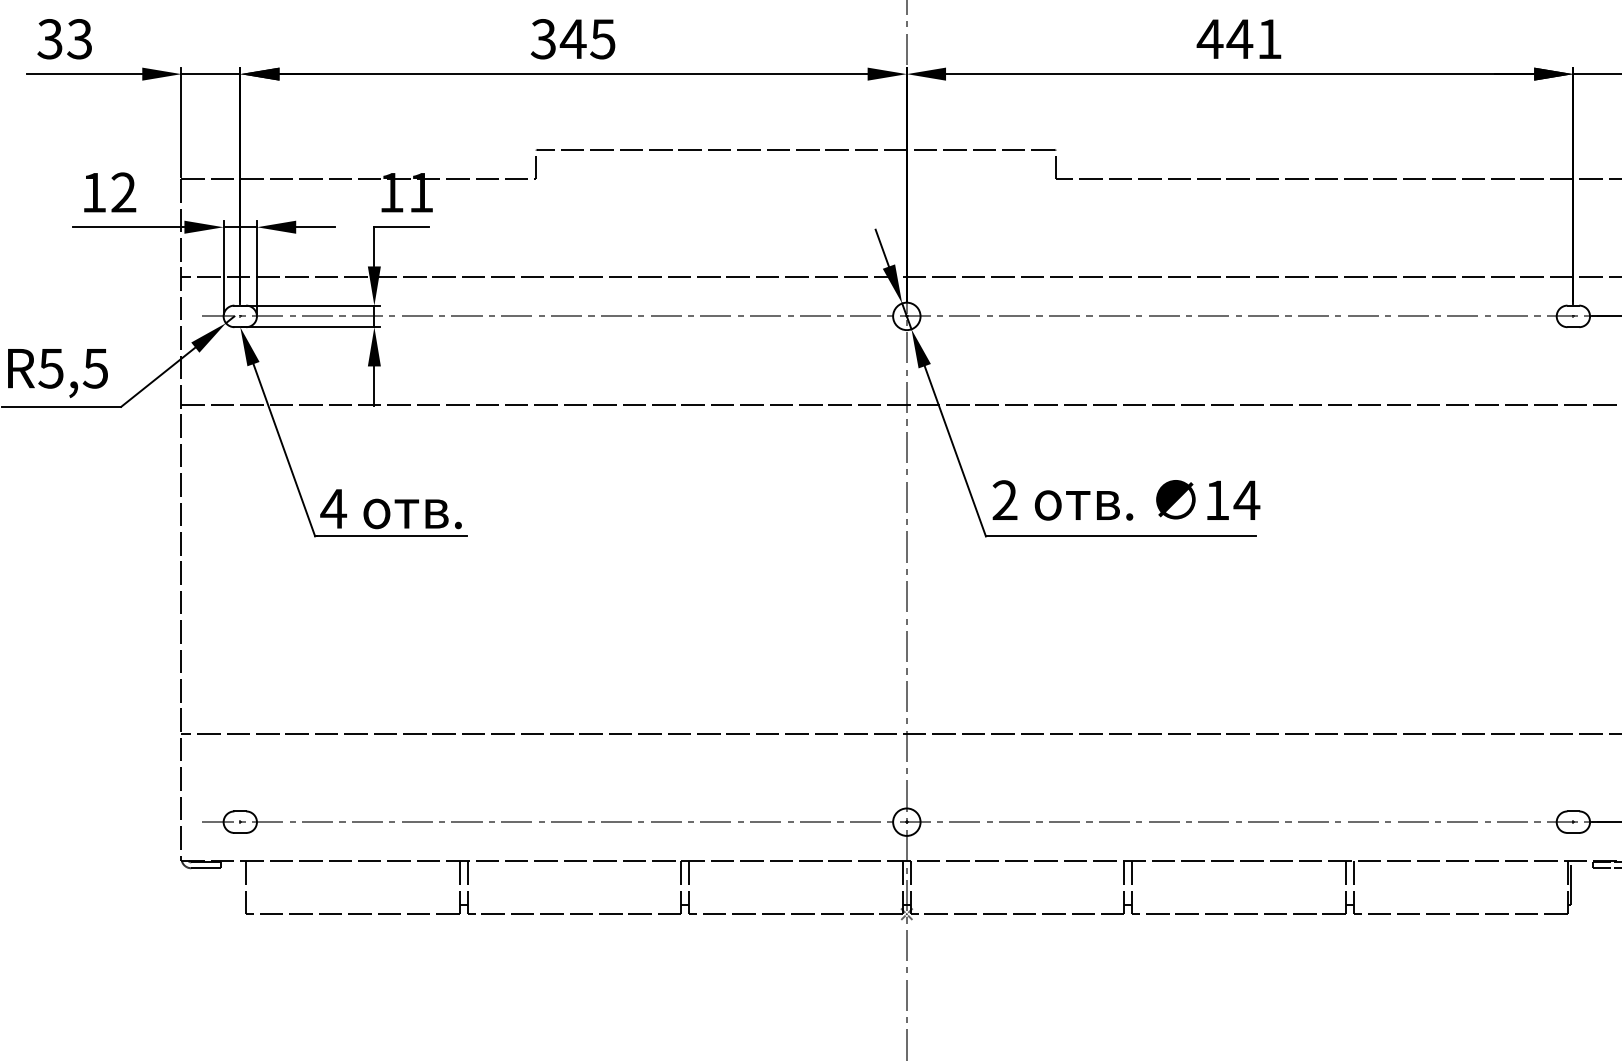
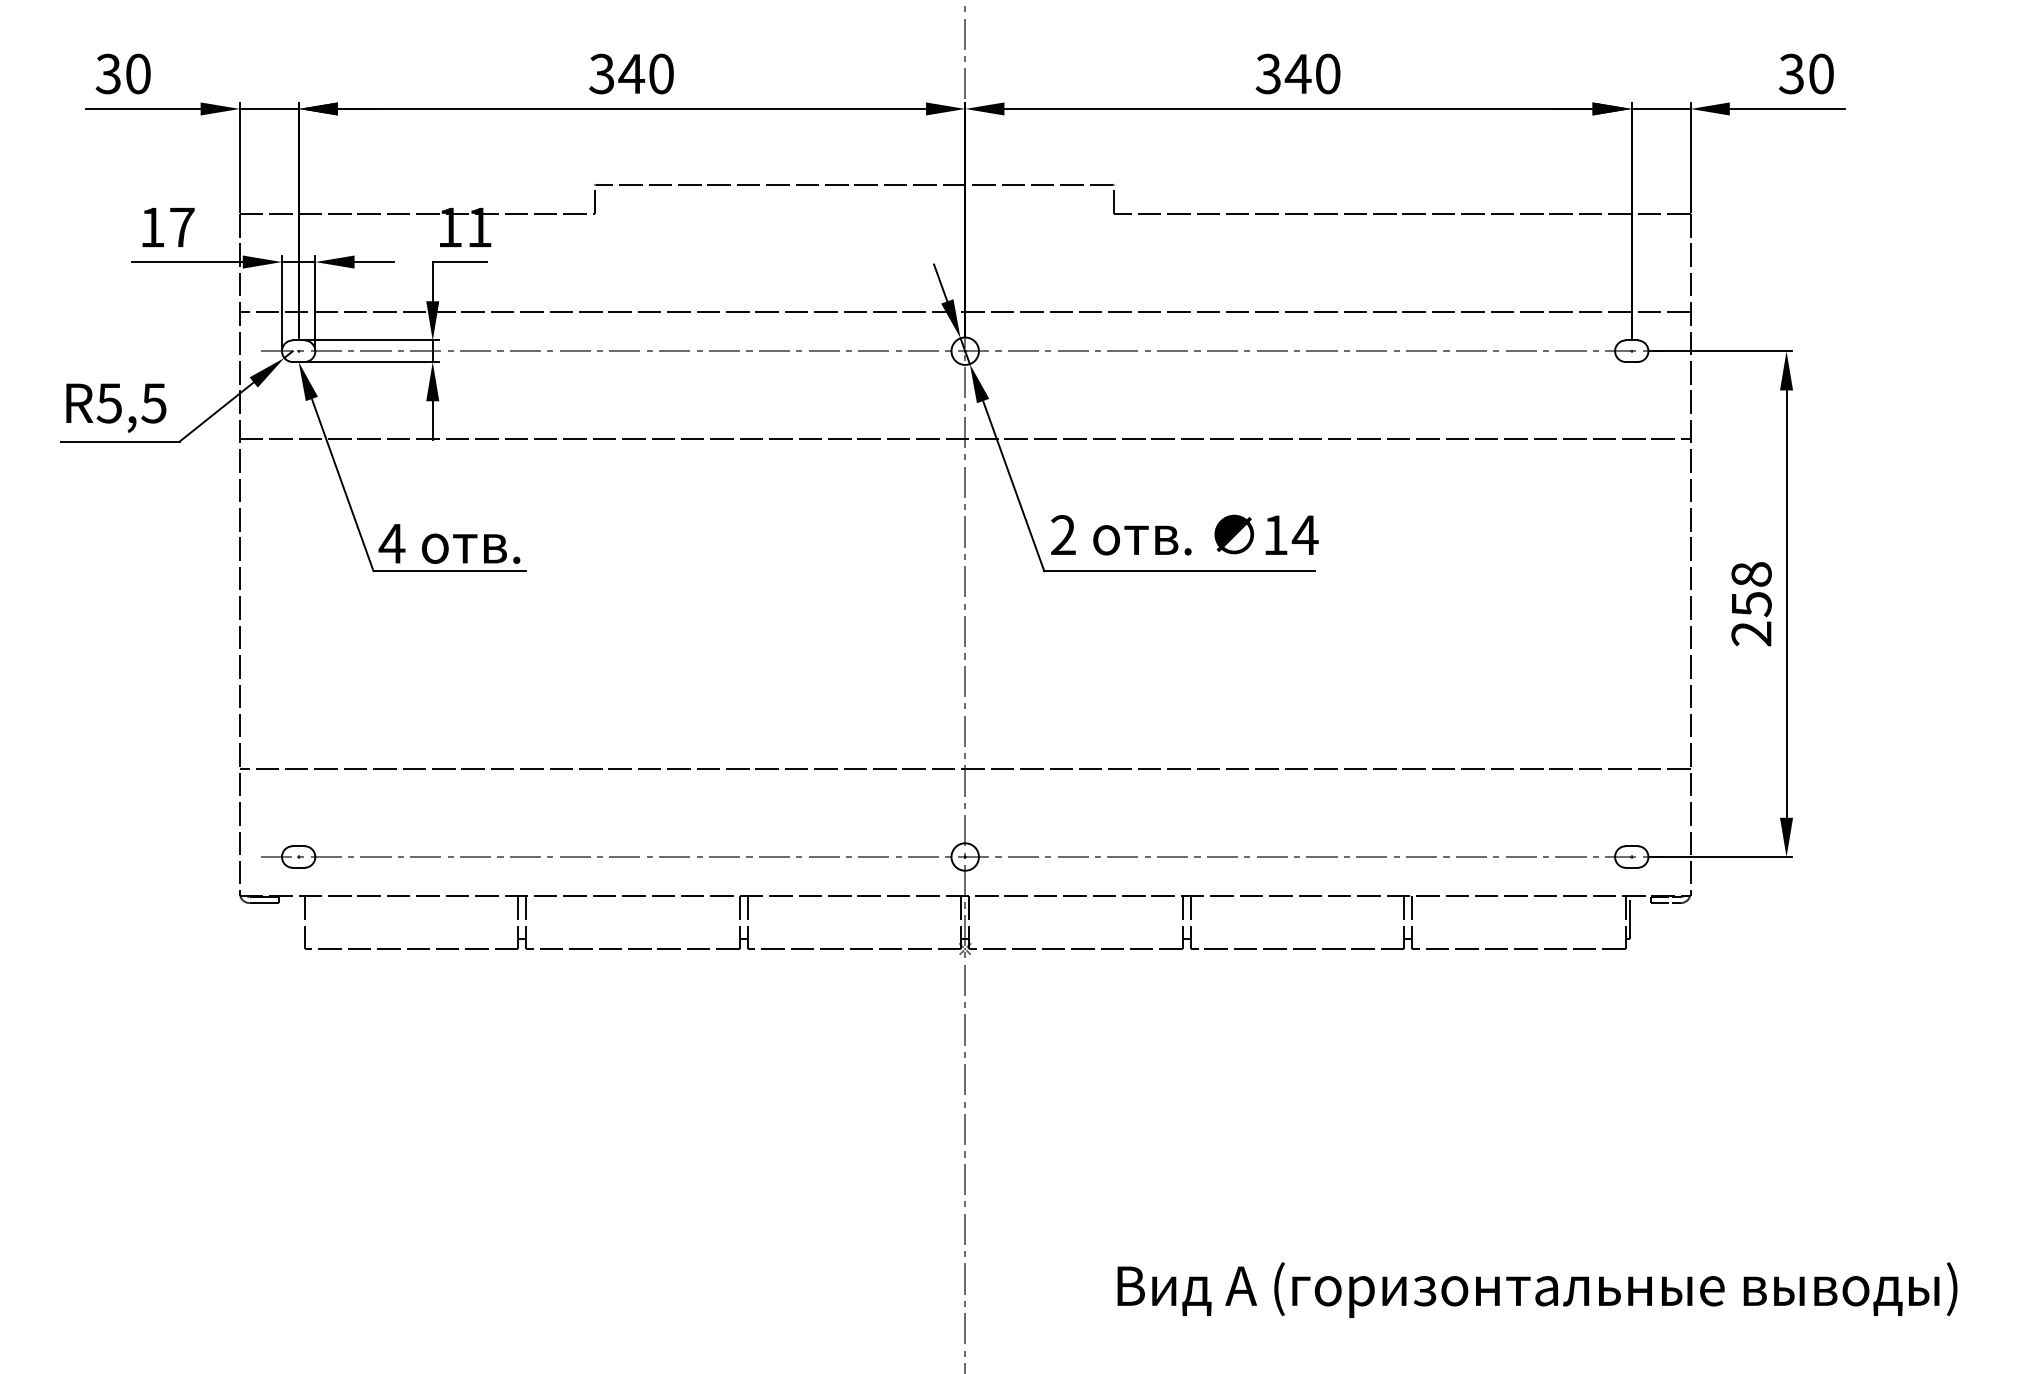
text: (79, 38) -> (137, 73), 33 -> 30
text: (602, 38) -> (660, 73), 345 -> 340
text: (1239, 38) -> (1297, 73), 441 -> 340
text: (124, 192) -> (182, 227), 12 -> 17

